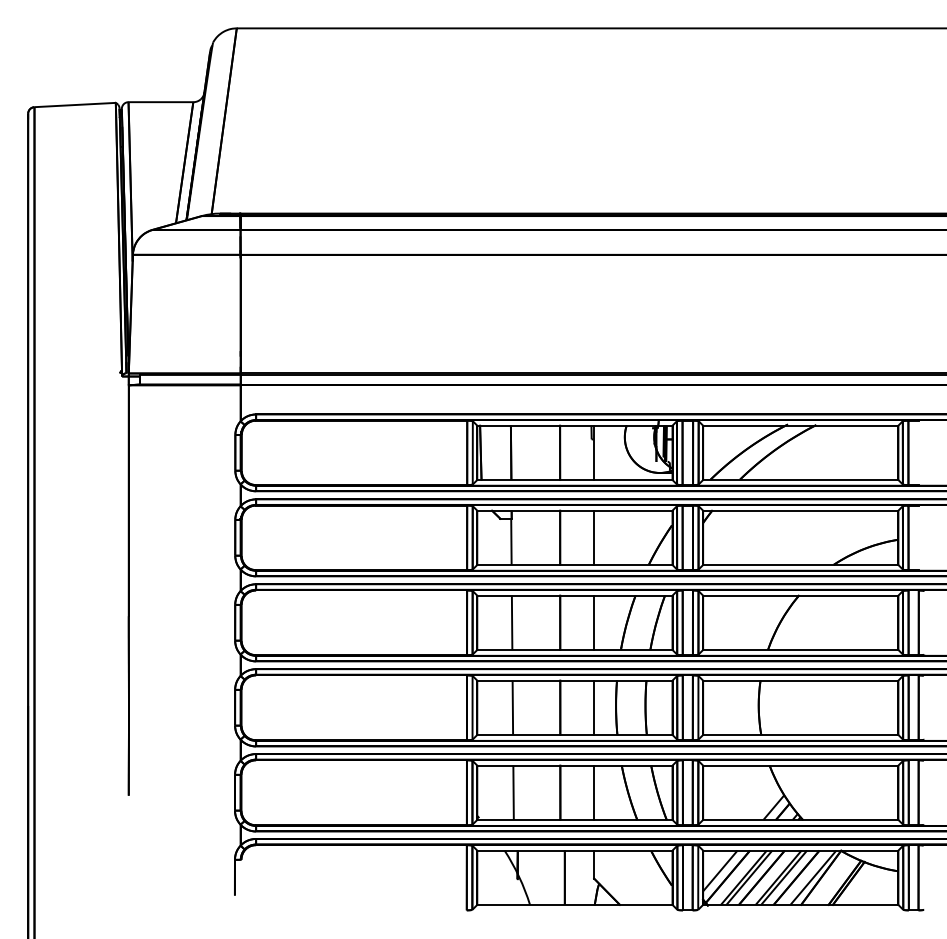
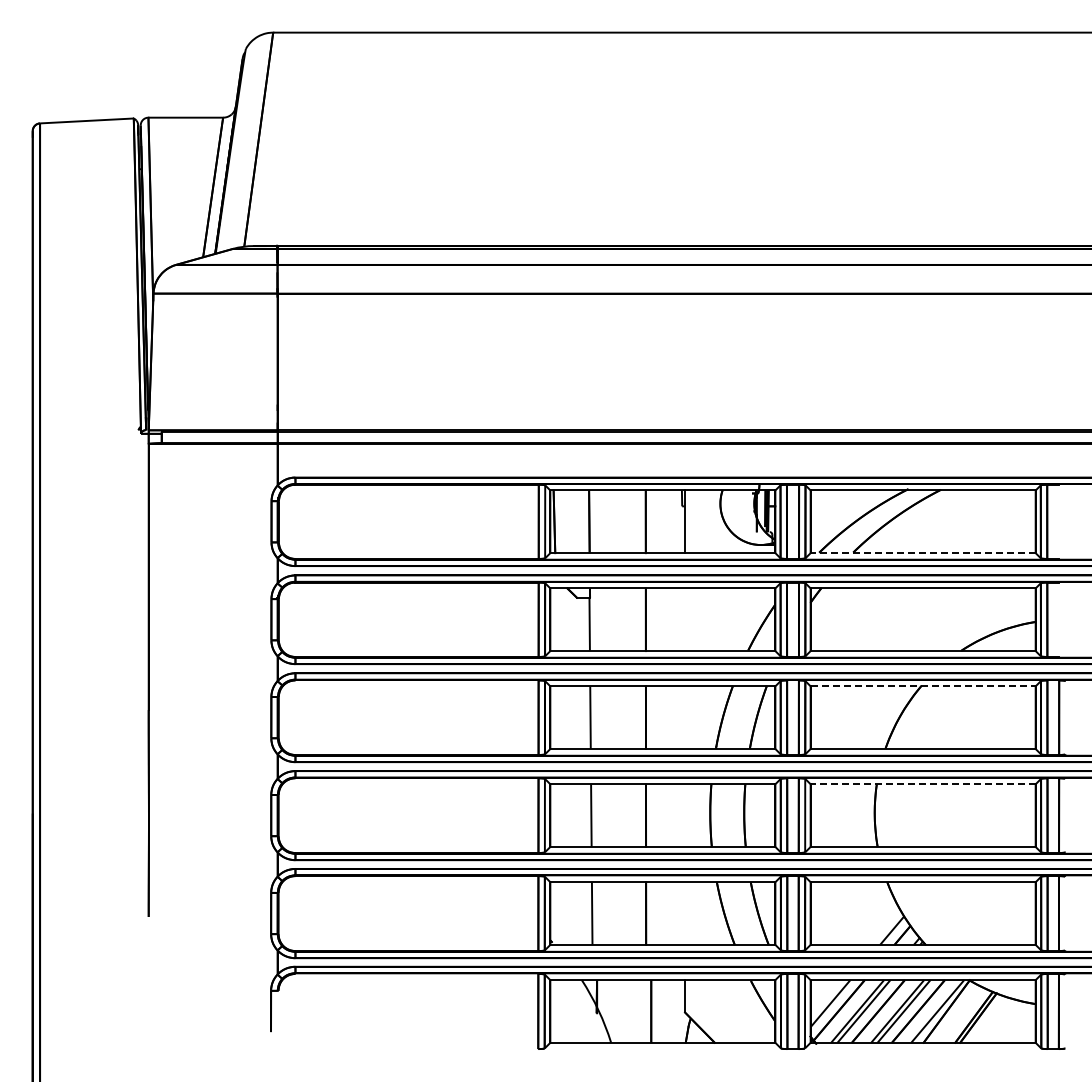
line: (801, 480) -> (923, 553), solid -> dashed
line: (594, 537) -> (685, 619), removed
line: (801, 595) -> (923, 686), solid -> dashed
line: (594, 622) -> (685, 717), removed
line: (801, 680) -> (923, 784), solid -> dashed
line: (594, 707) -> (685, 815), removed
line: (594, 792) -> (685, 913), removed

